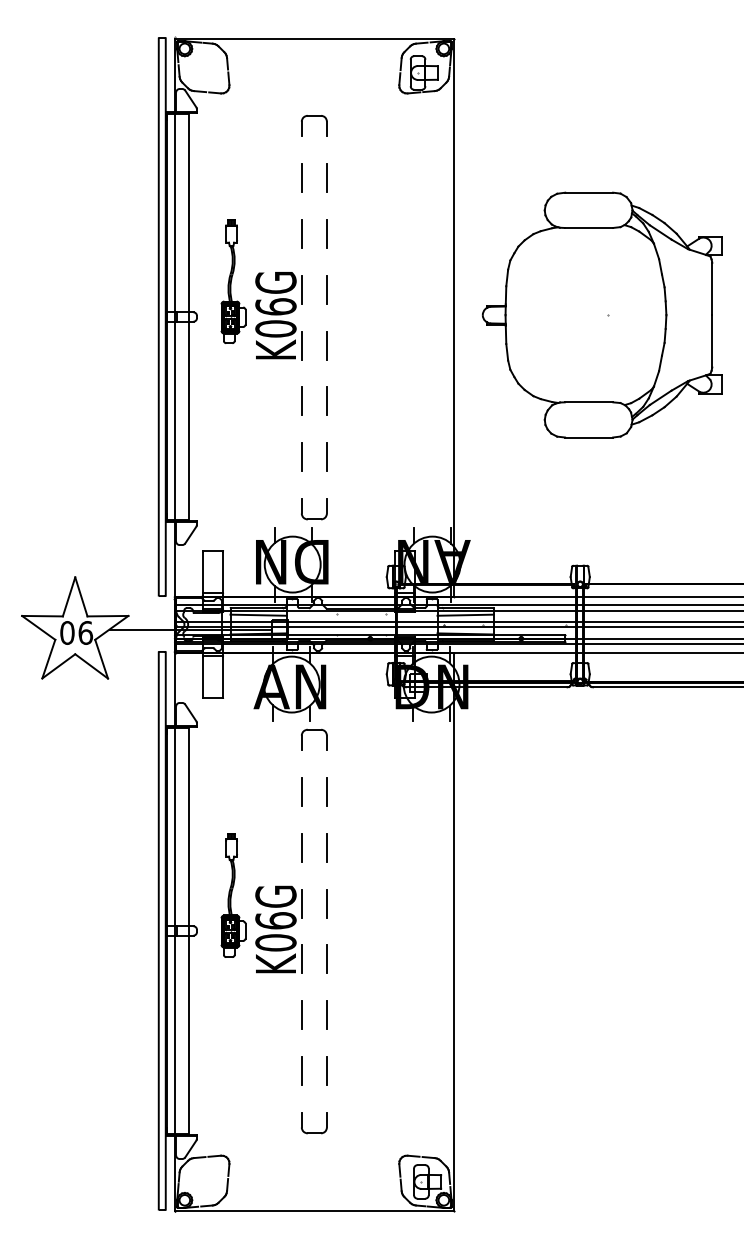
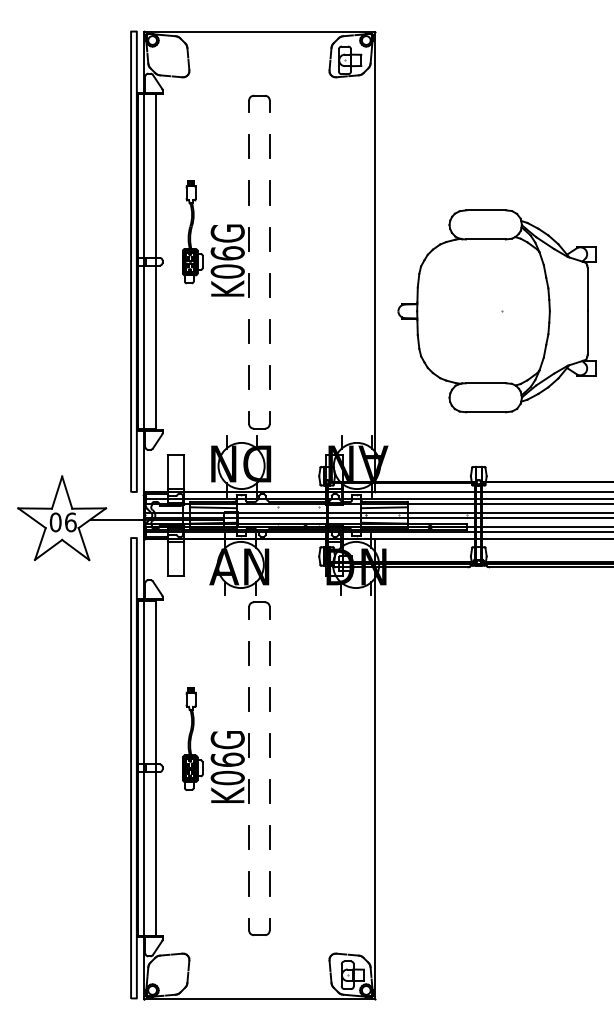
part: (602, 314) -> (497, 310), moved

